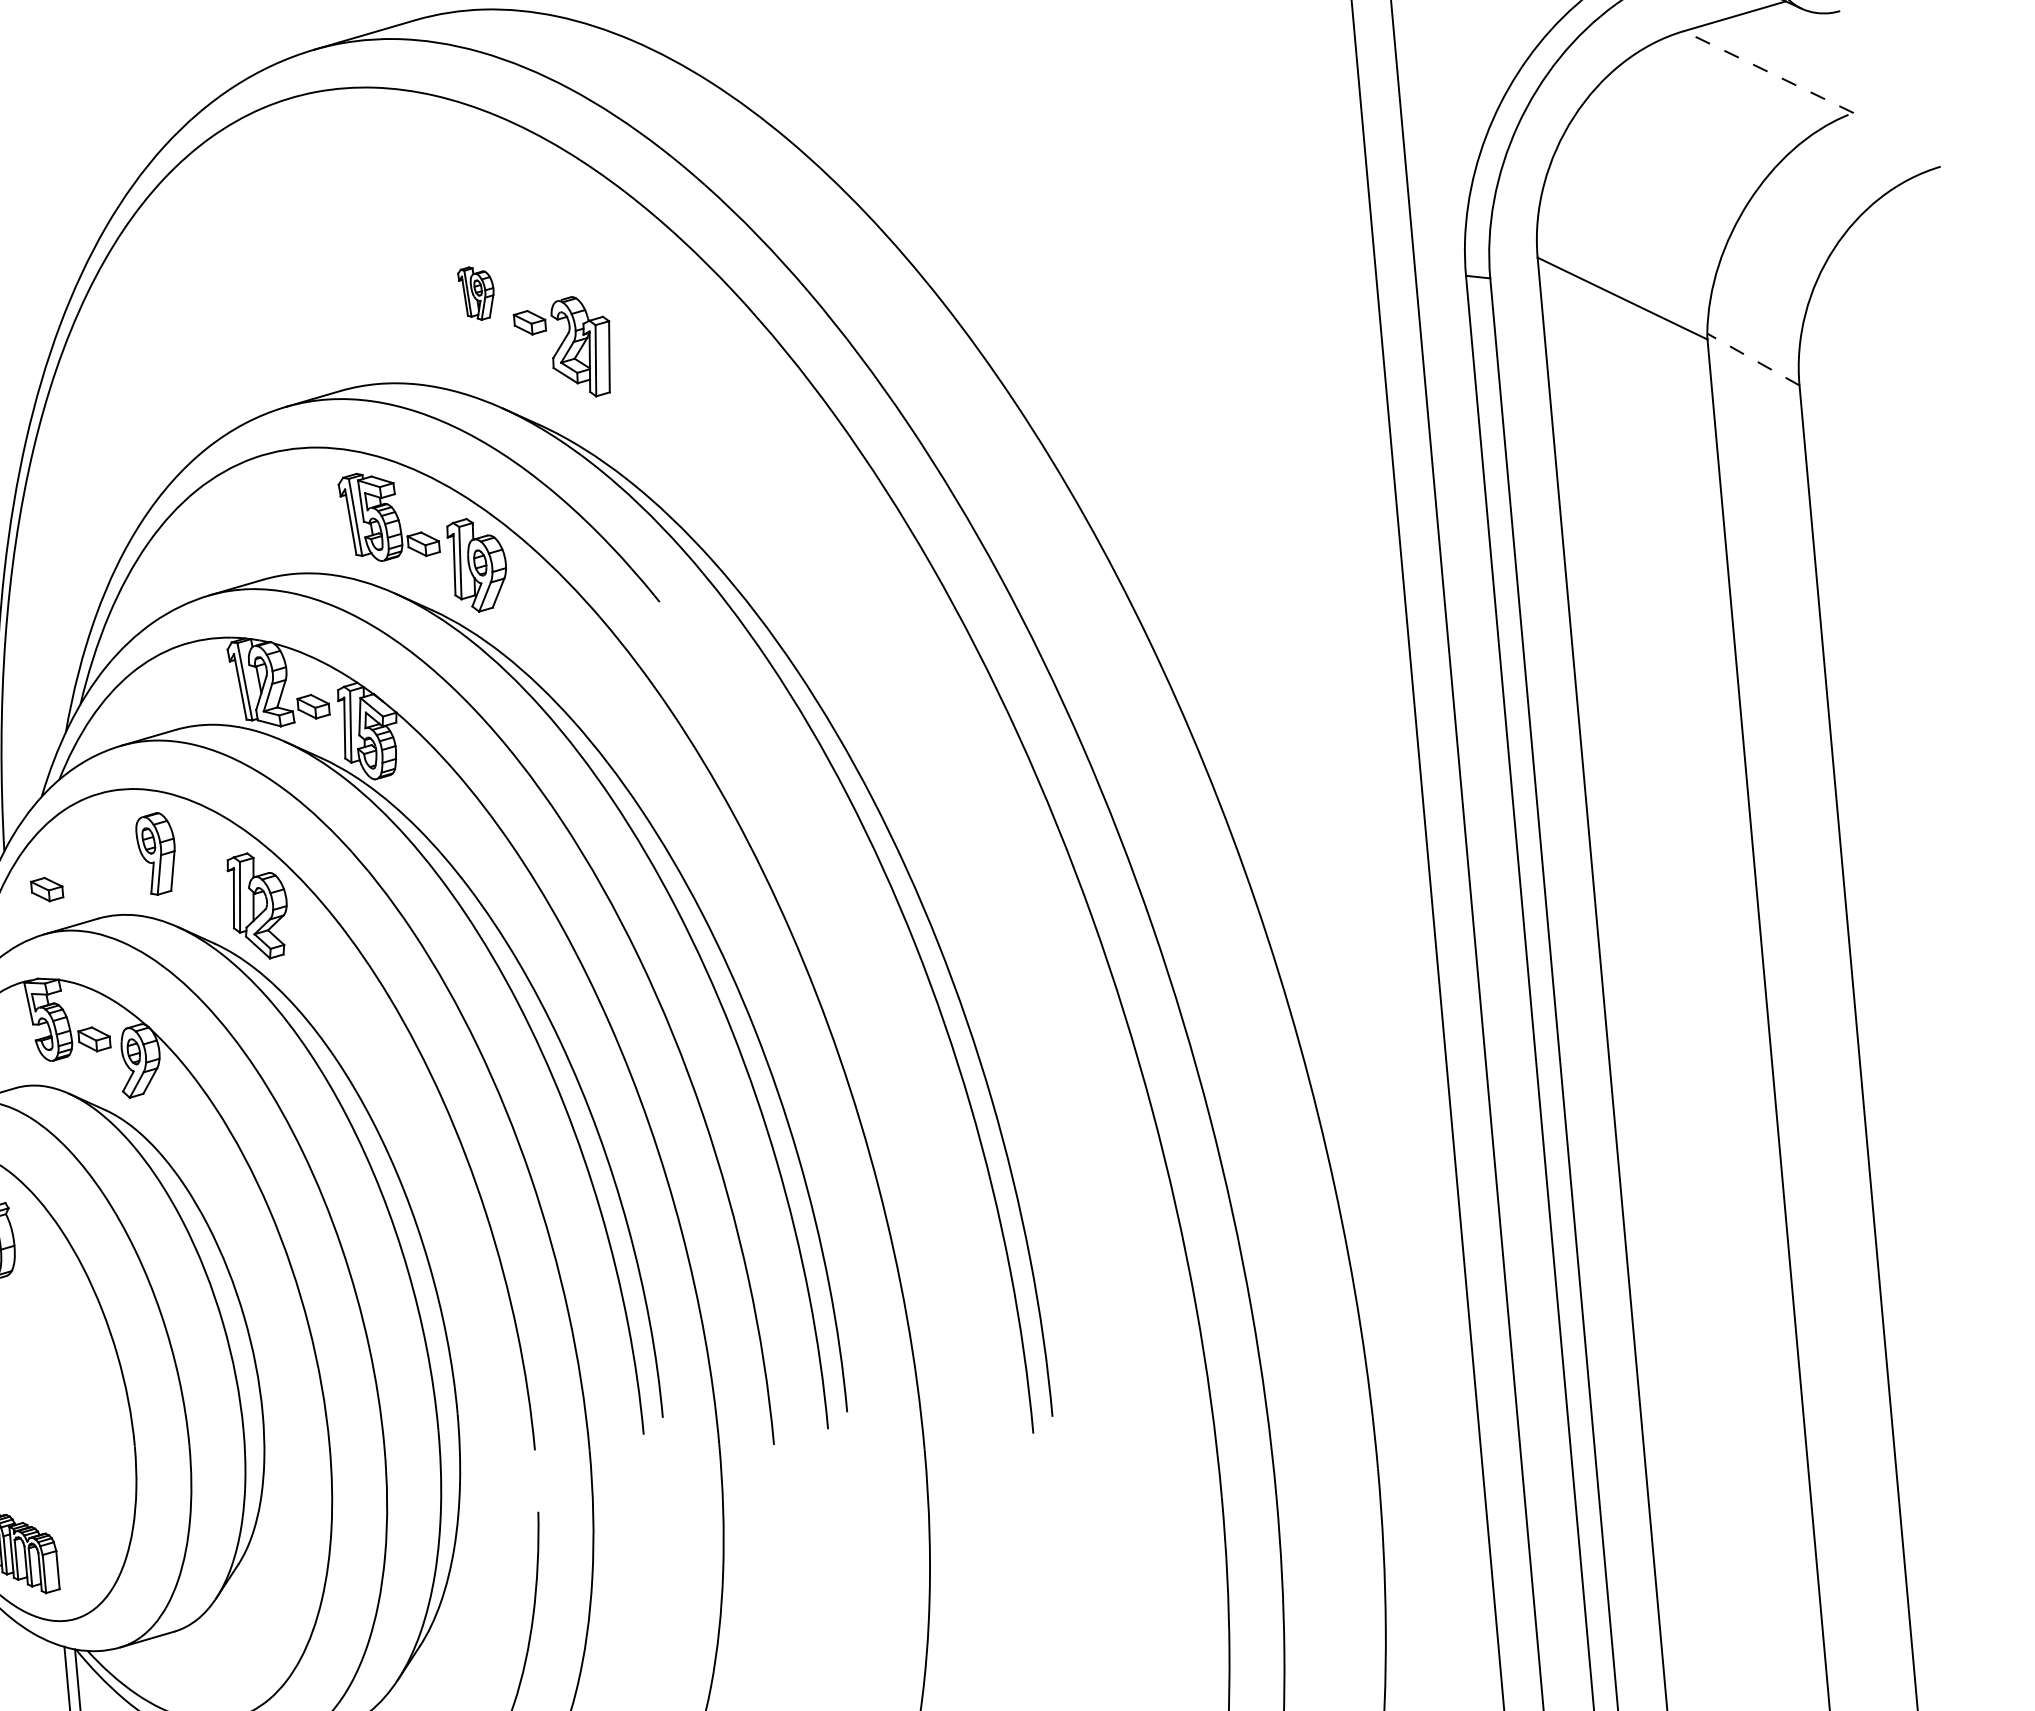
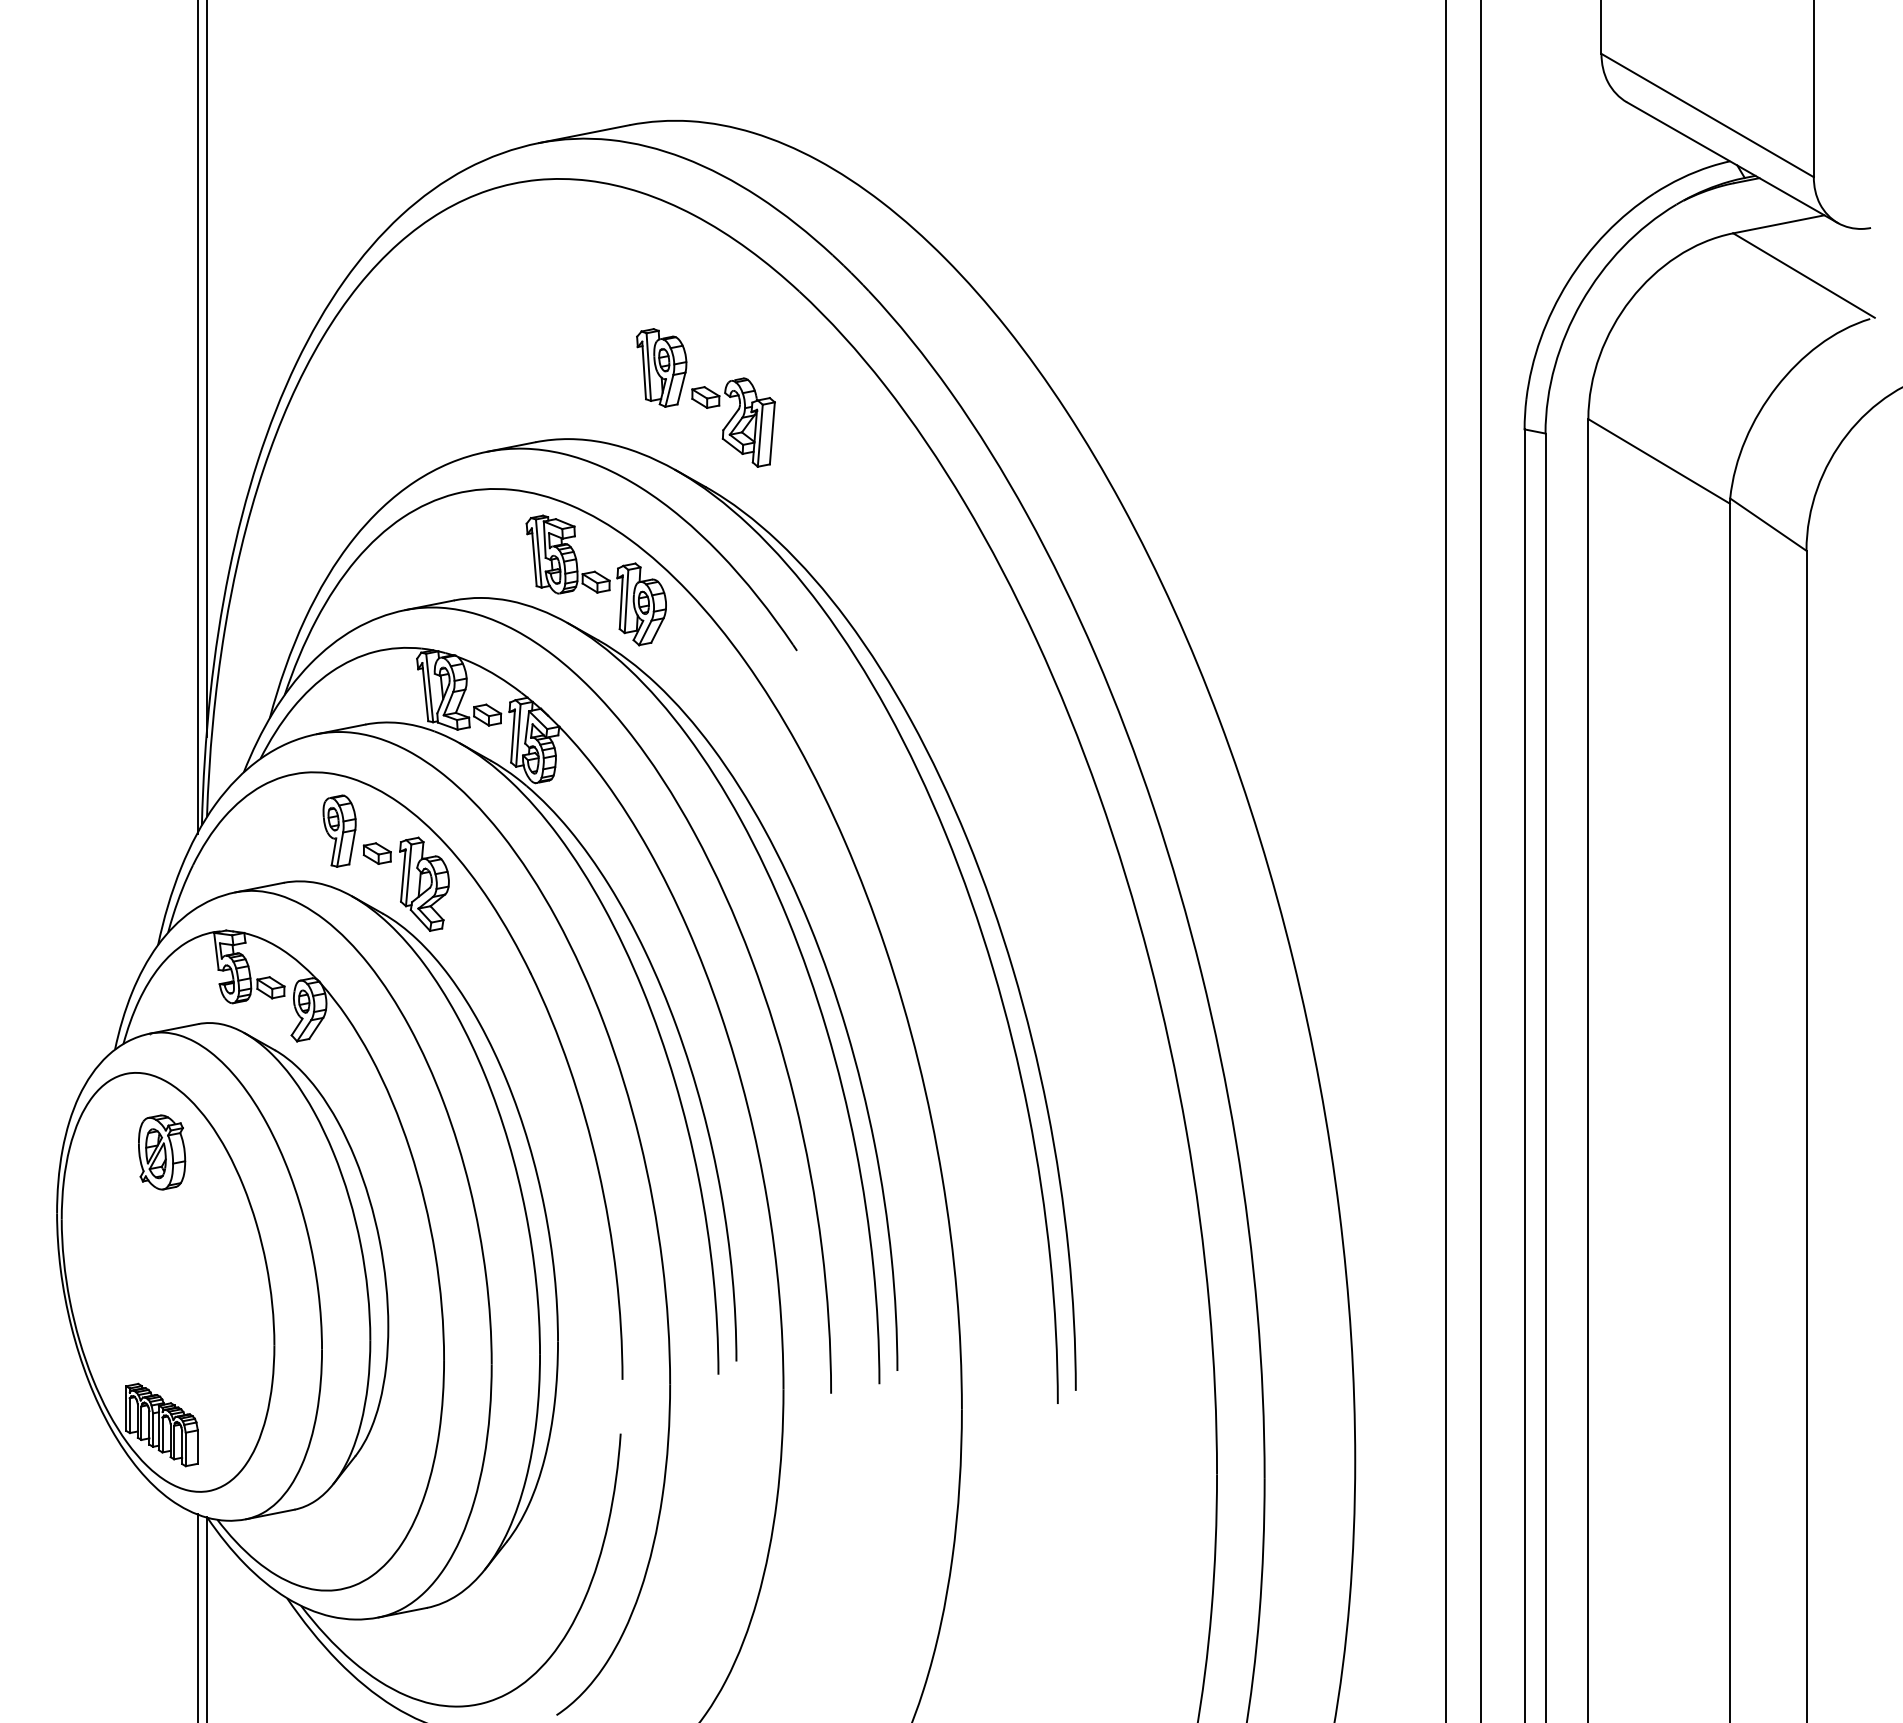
line: (1768, 72) -> (1803, 275), dashed -> solid
part: (476, 293) -> (661, 367), size x1.67
line: (1752, 359) -> (1767, 524), dashed -> solid
part: (46, 889) -> (376, 853), moved

